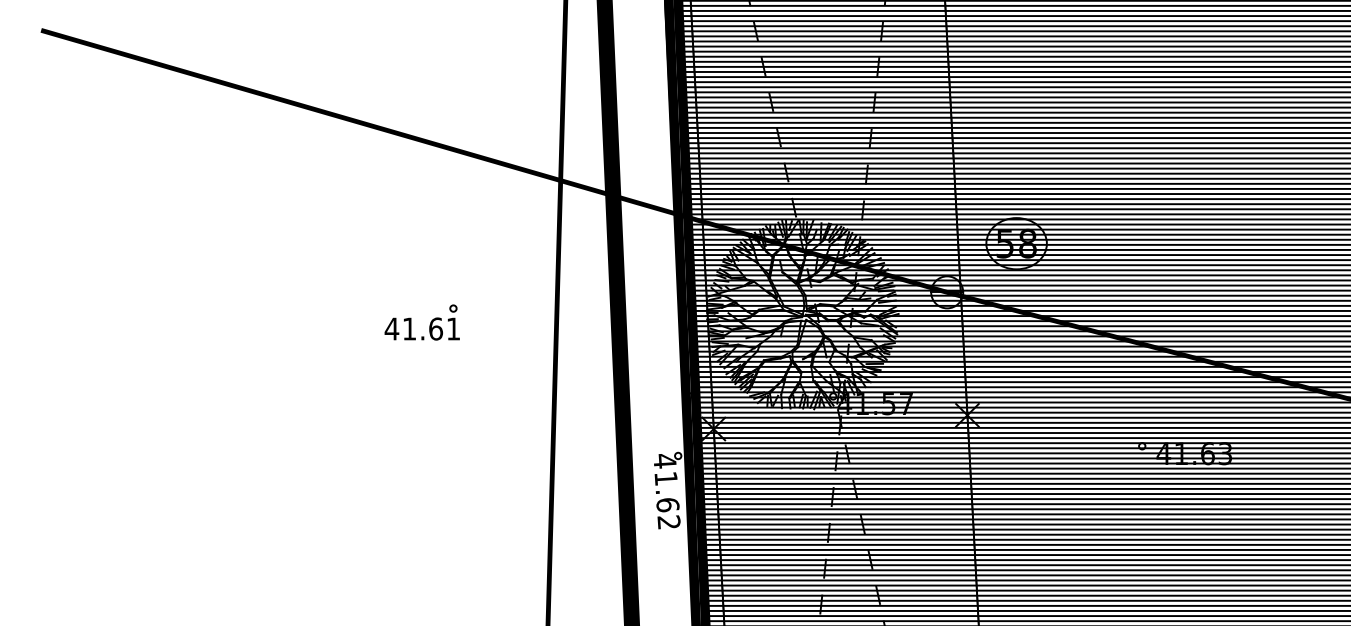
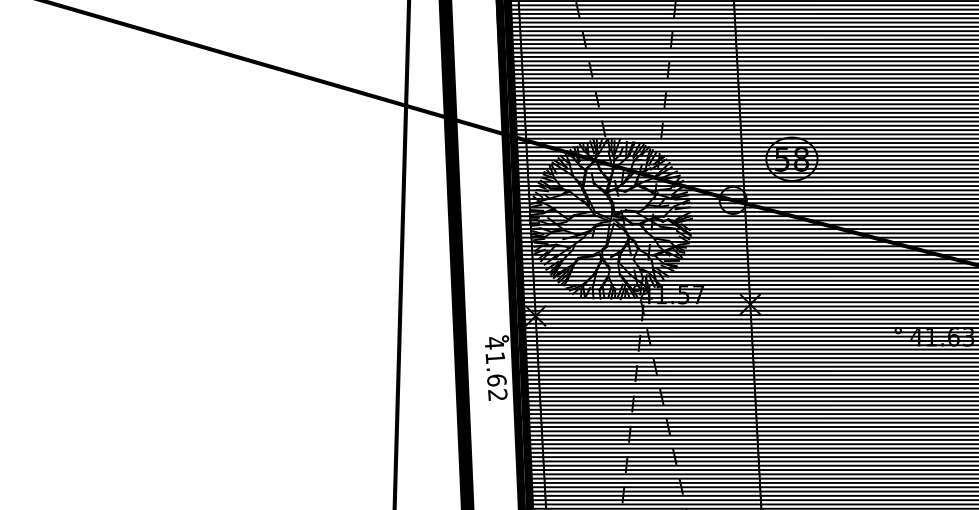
part: (429, 324) -> (295, 227), removed

